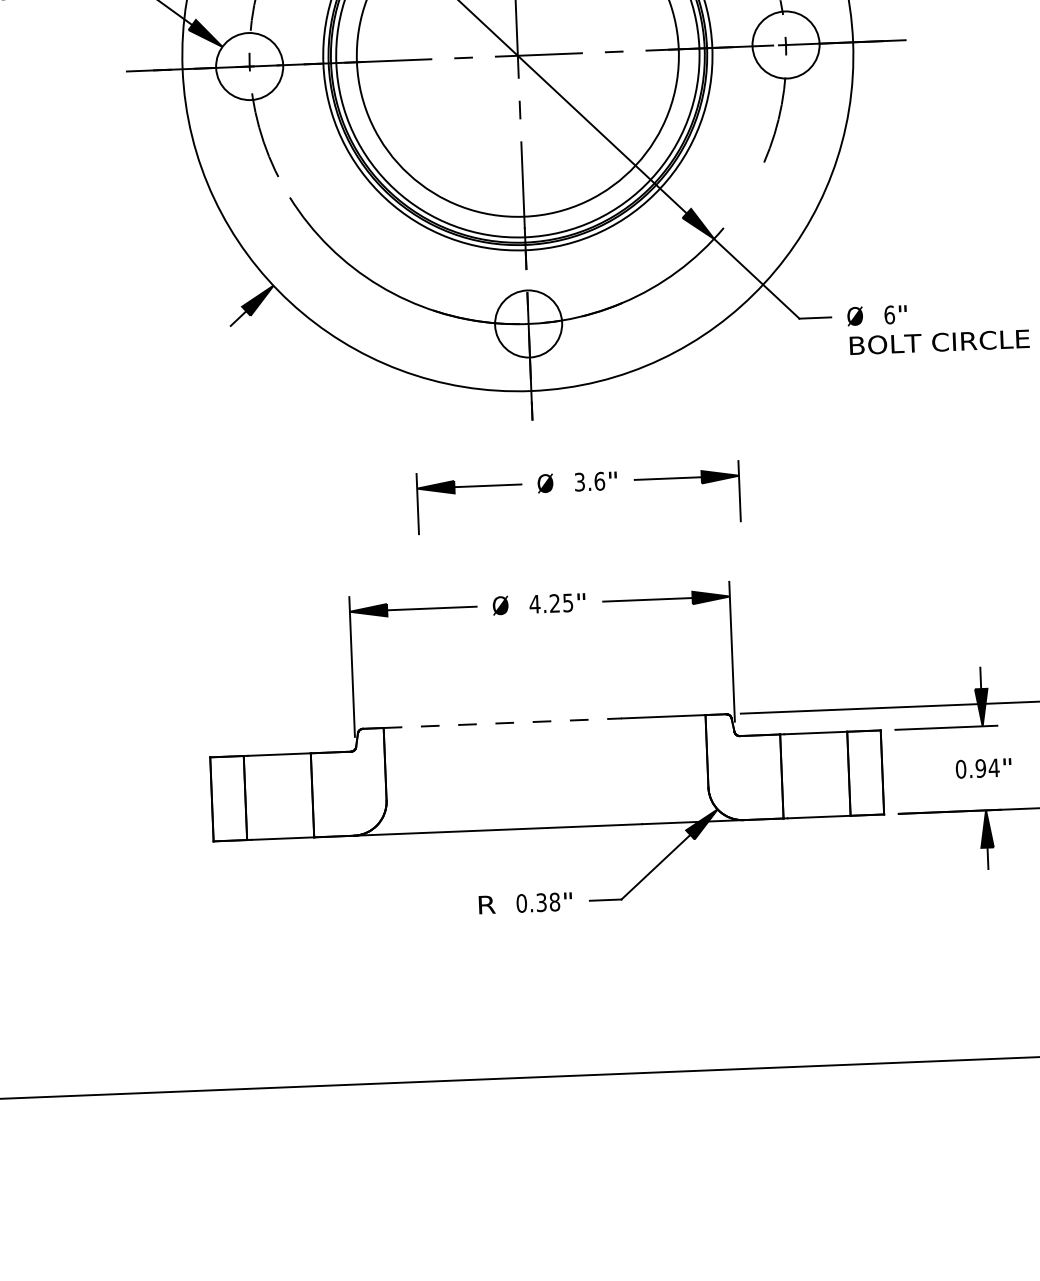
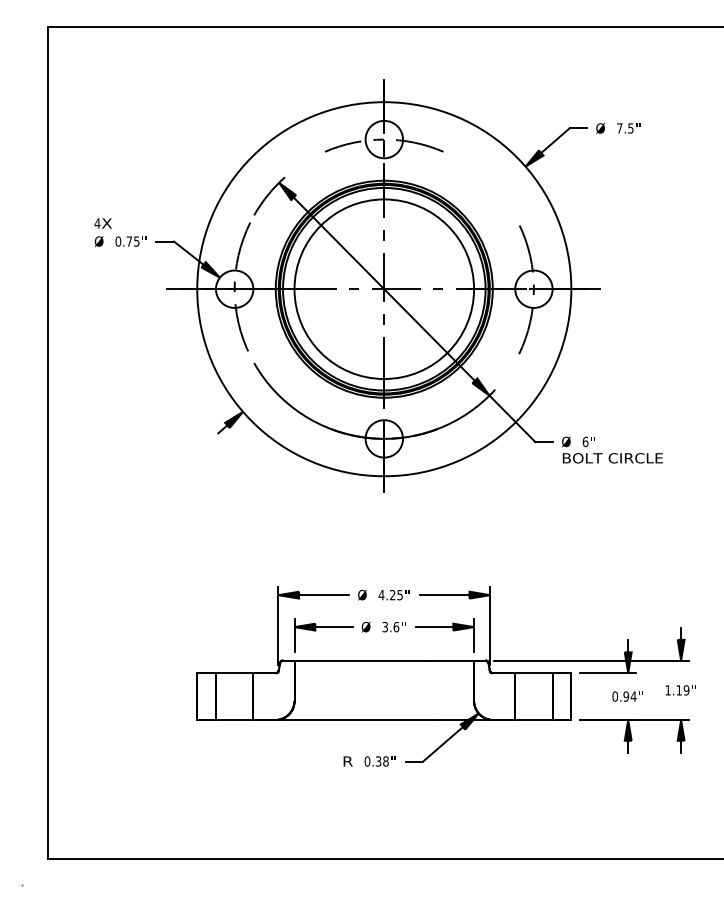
part: (579, 497) -> (384, 635), moved
line: (503, 722) -> (361, 660), dashed -> solid

